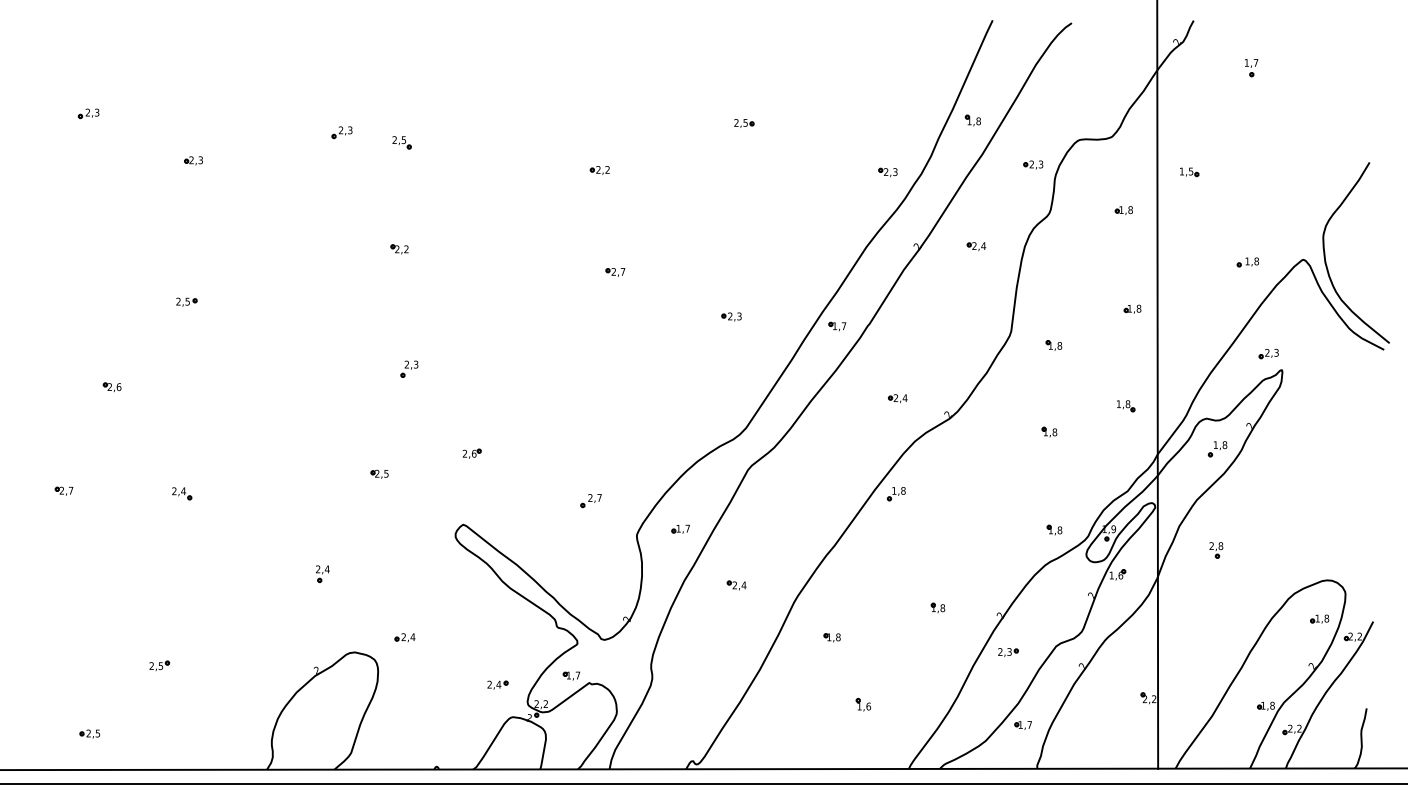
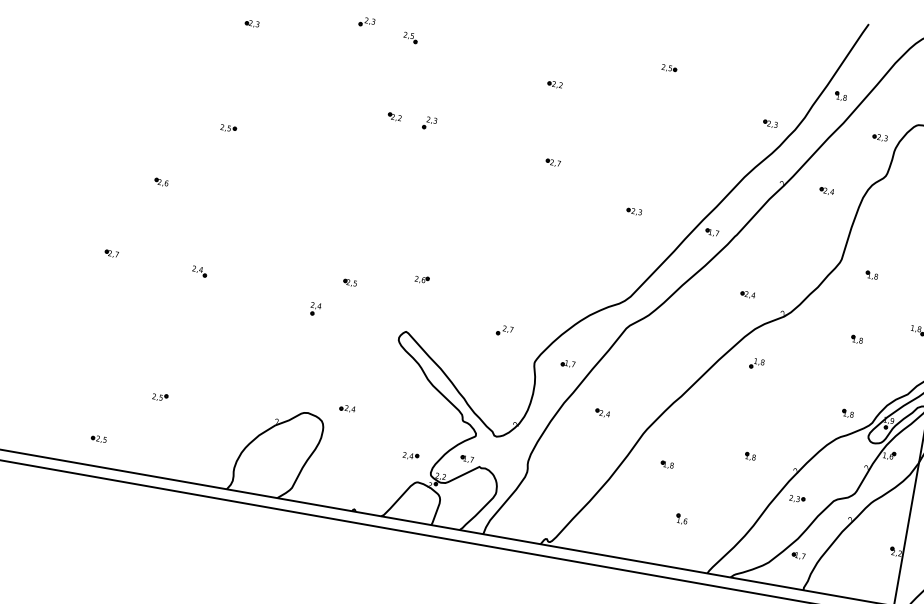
part: (409, 368) -> (429, 122), moved
part: (895, 494) -> (756, 364), moved
part: (322, 573) -> (315, 308), moved

